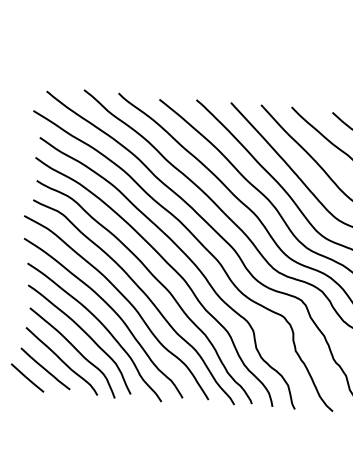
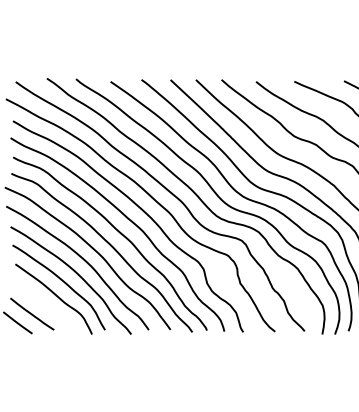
curve: (61, 360) -> (45, 306), removed

